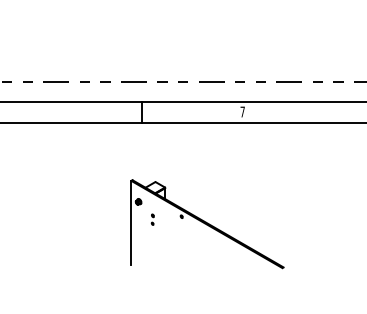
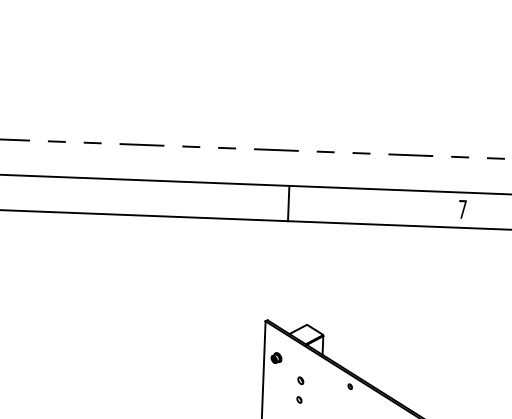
part: (152, 219) -> (299, 389), size x1.4

